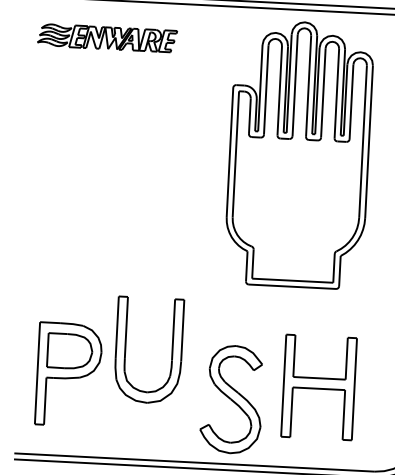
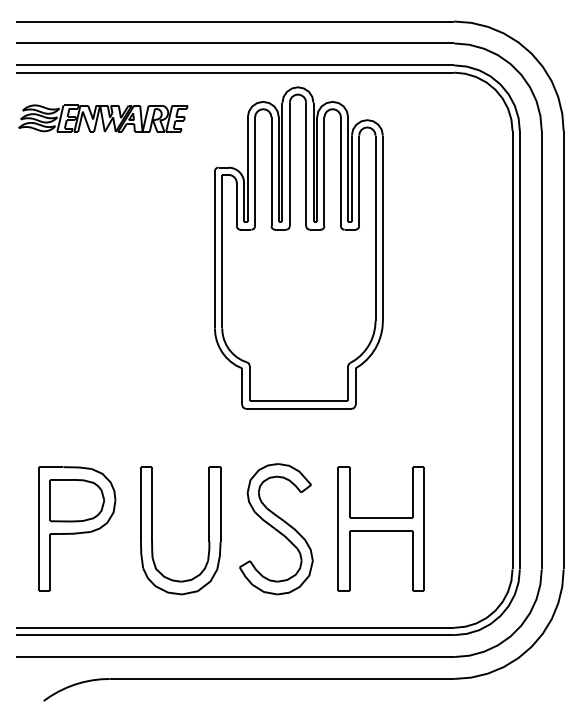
part: (298, 154) -> (298, 247), moved
part: (125, 349) -> (152, 530), moved
part: (231, 399) -> (276, 529), moved

